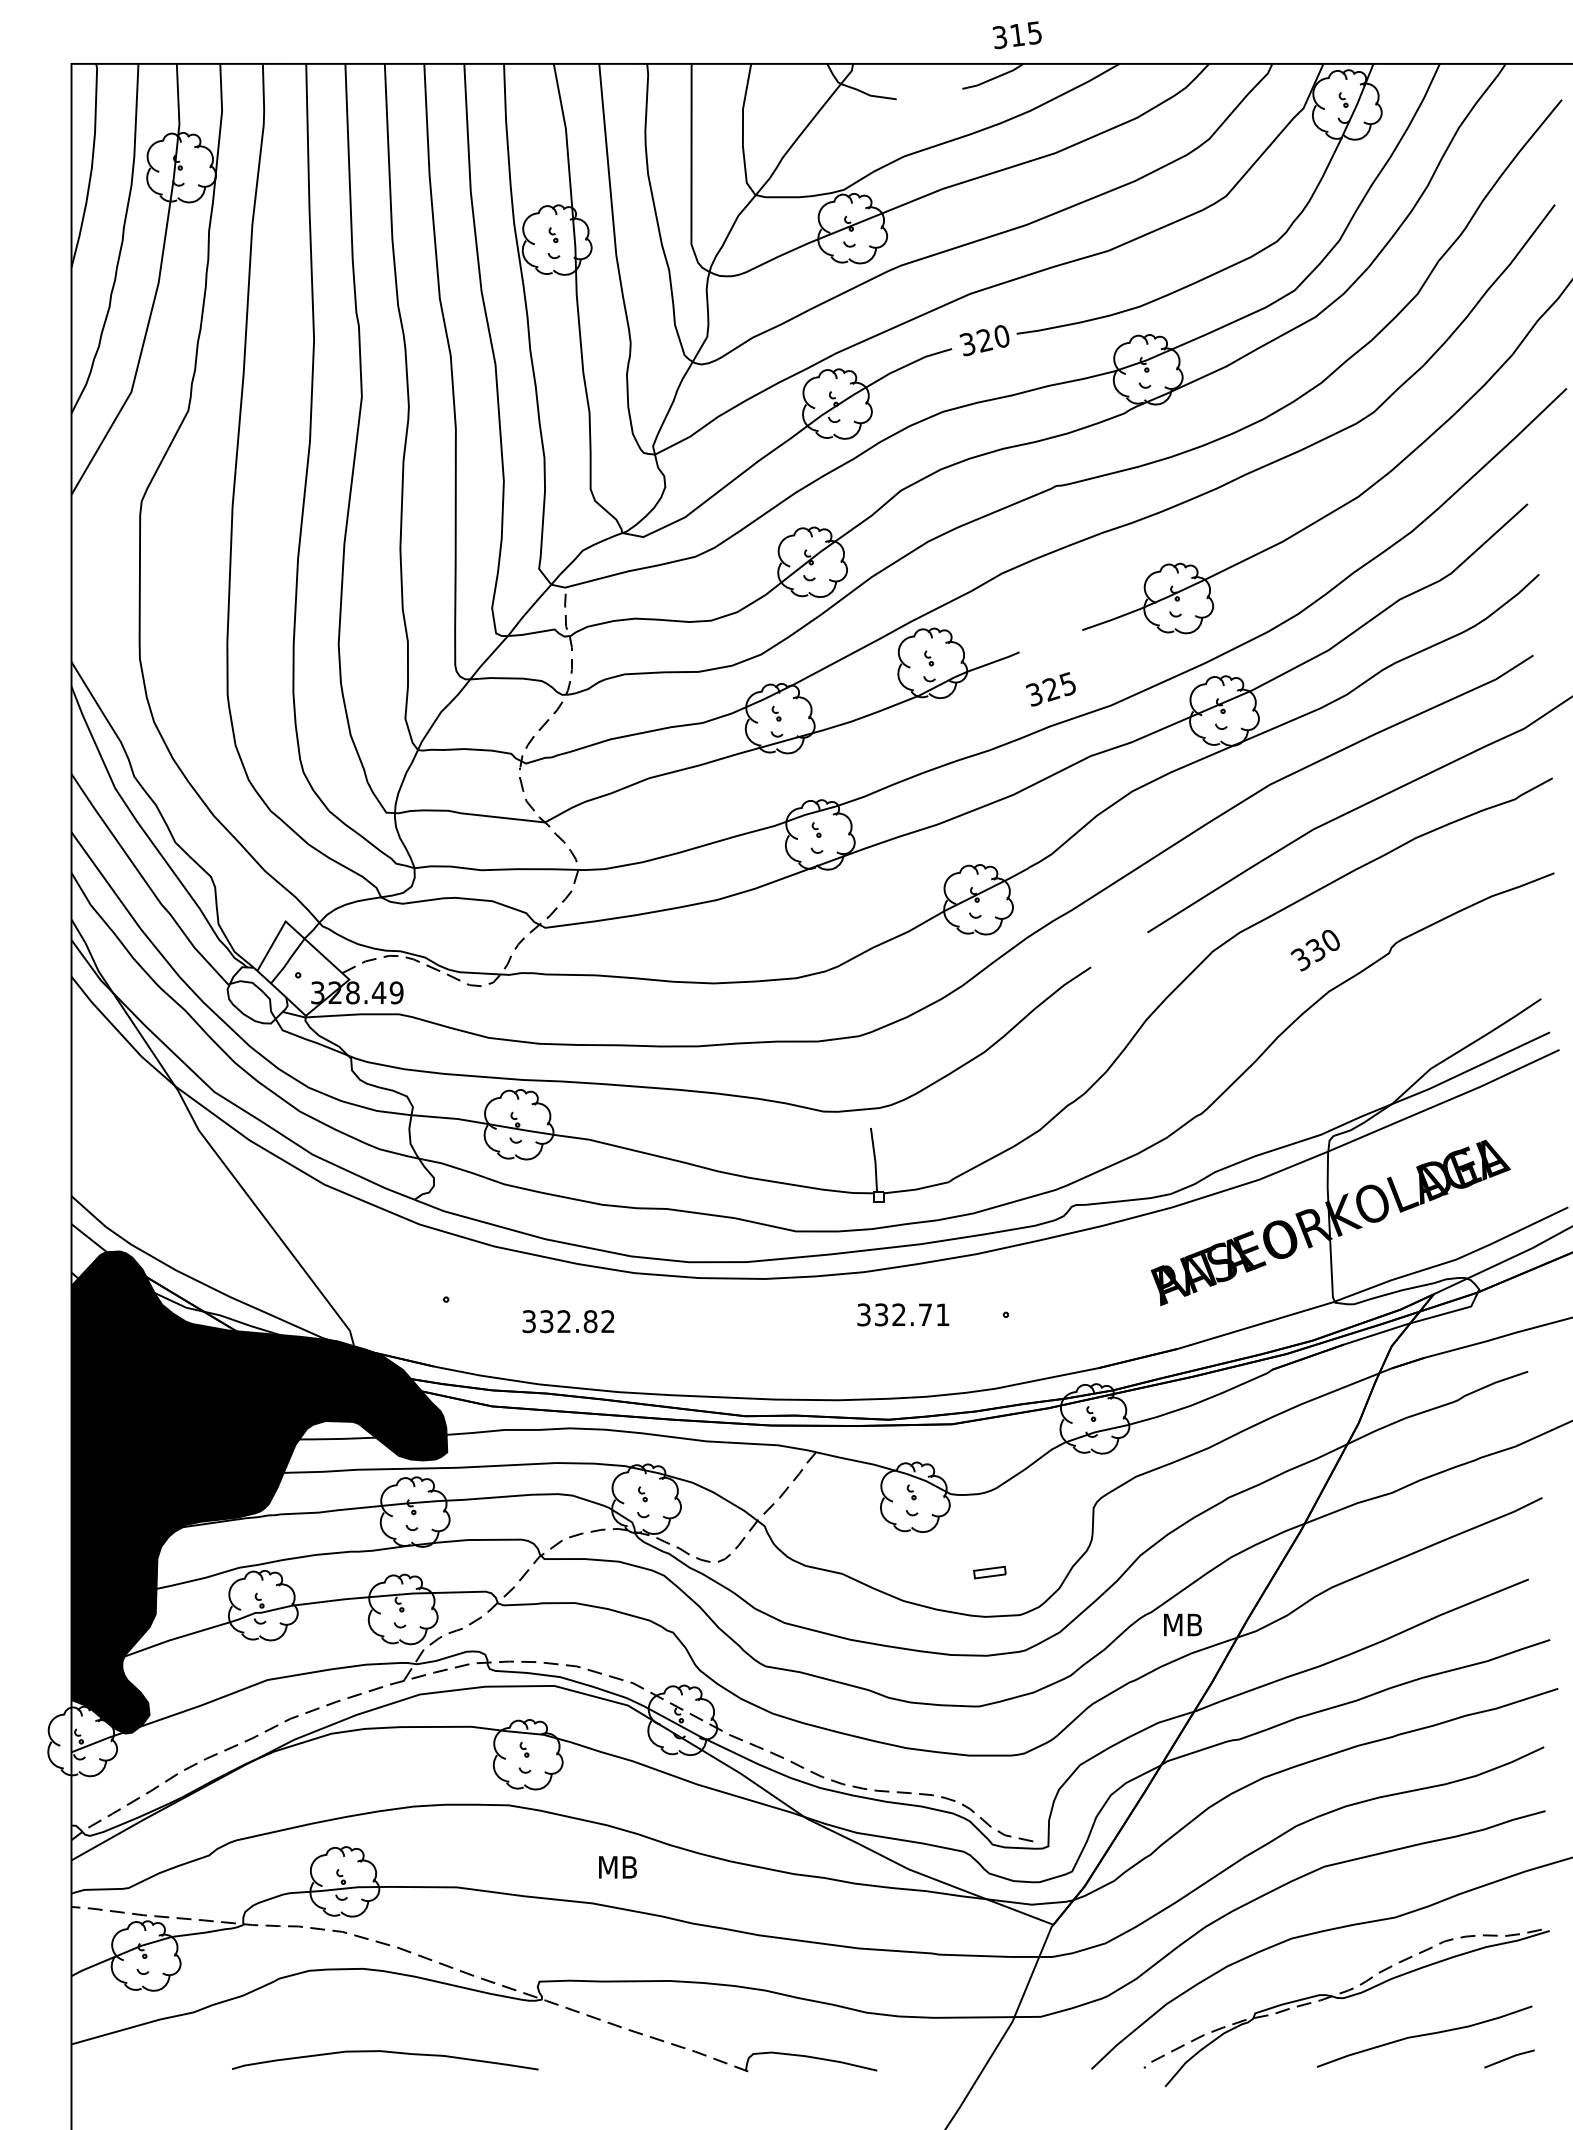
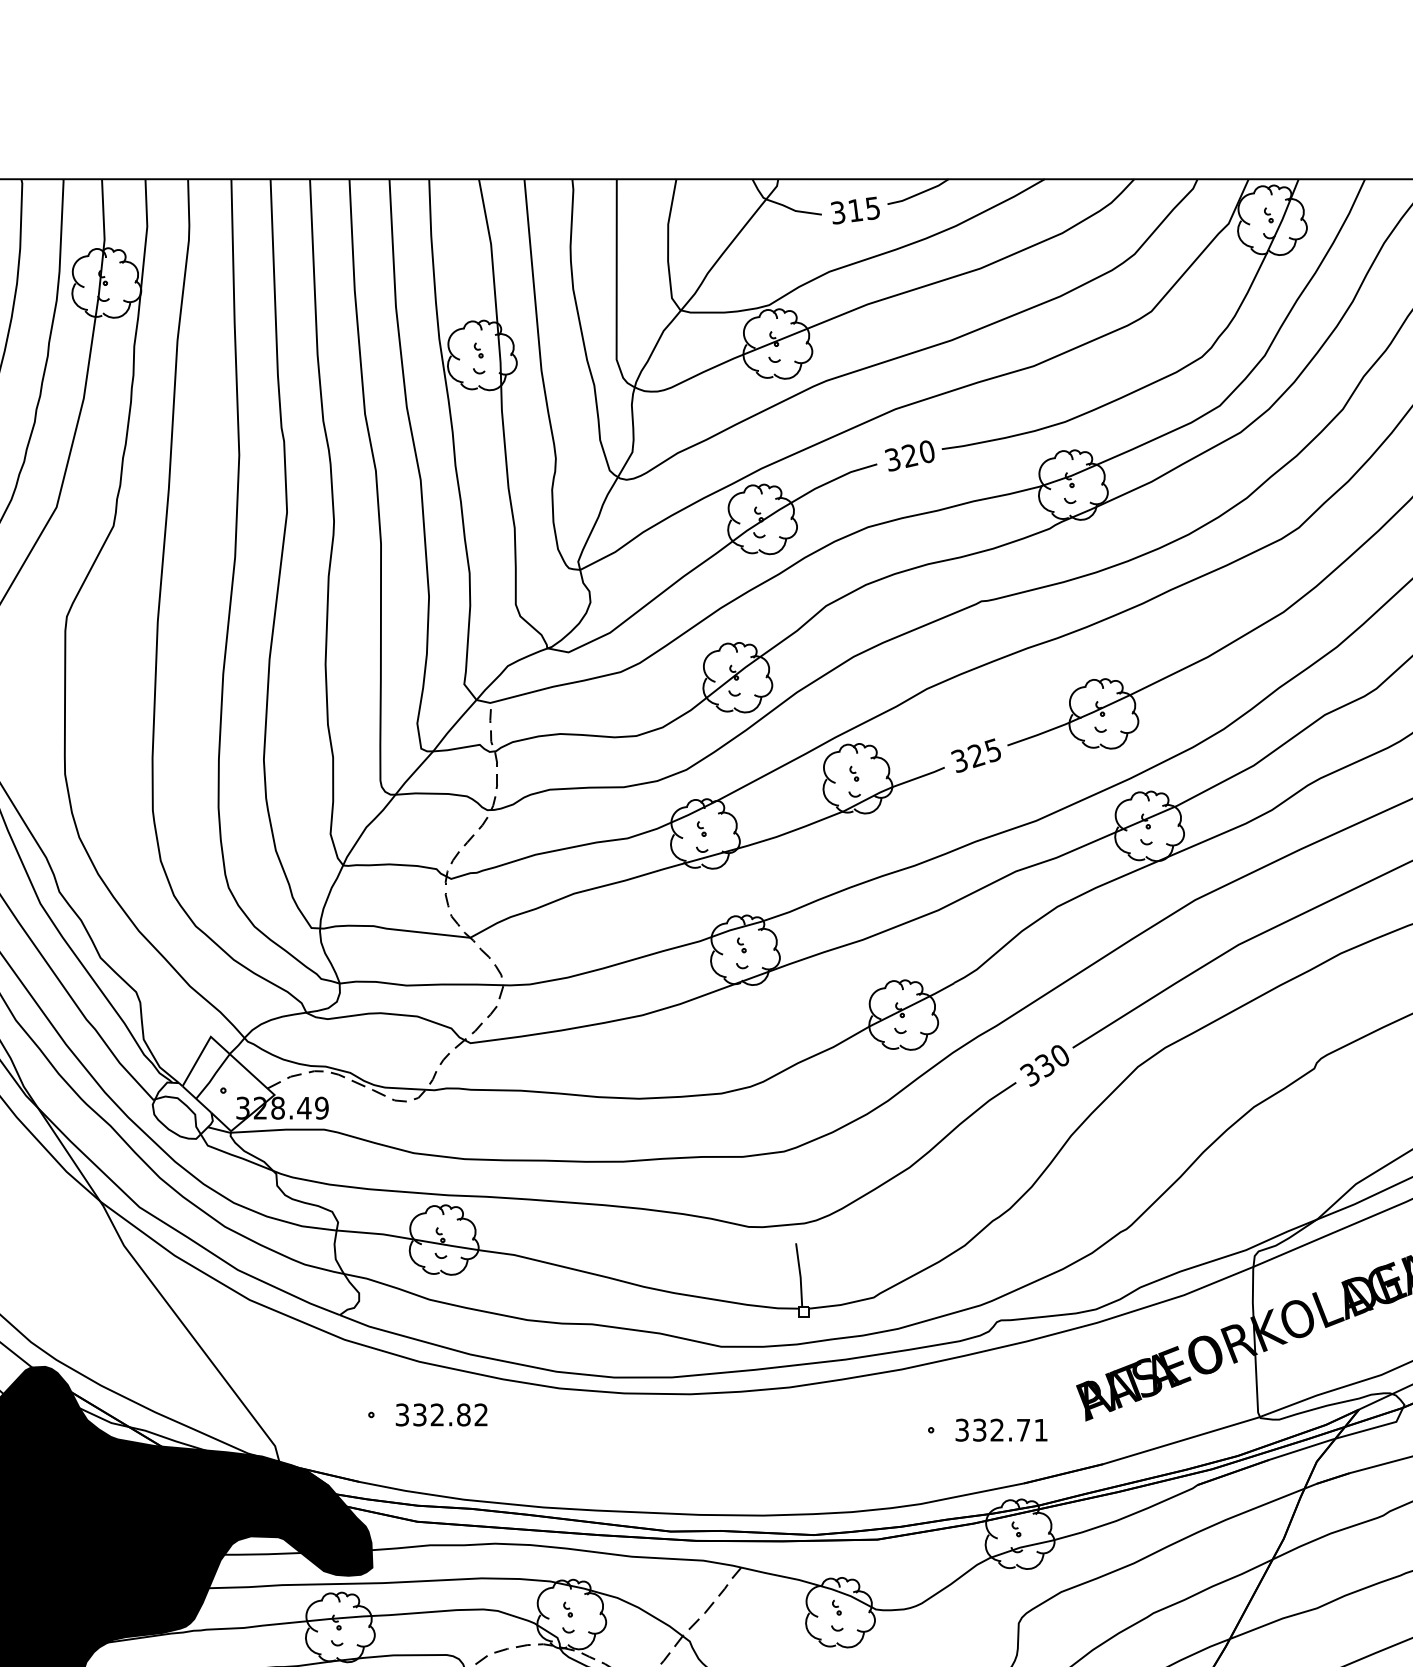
text: (1016, 35) -> (854, 210), moved
text: (1050, 689) -> (975, 755), moved
text: (1314, 950) -> (1043, 1065), moved
text: (903, 1314) -> (1001, 1429), moved
text: (568, 1321) -> (441, 1414), moved

